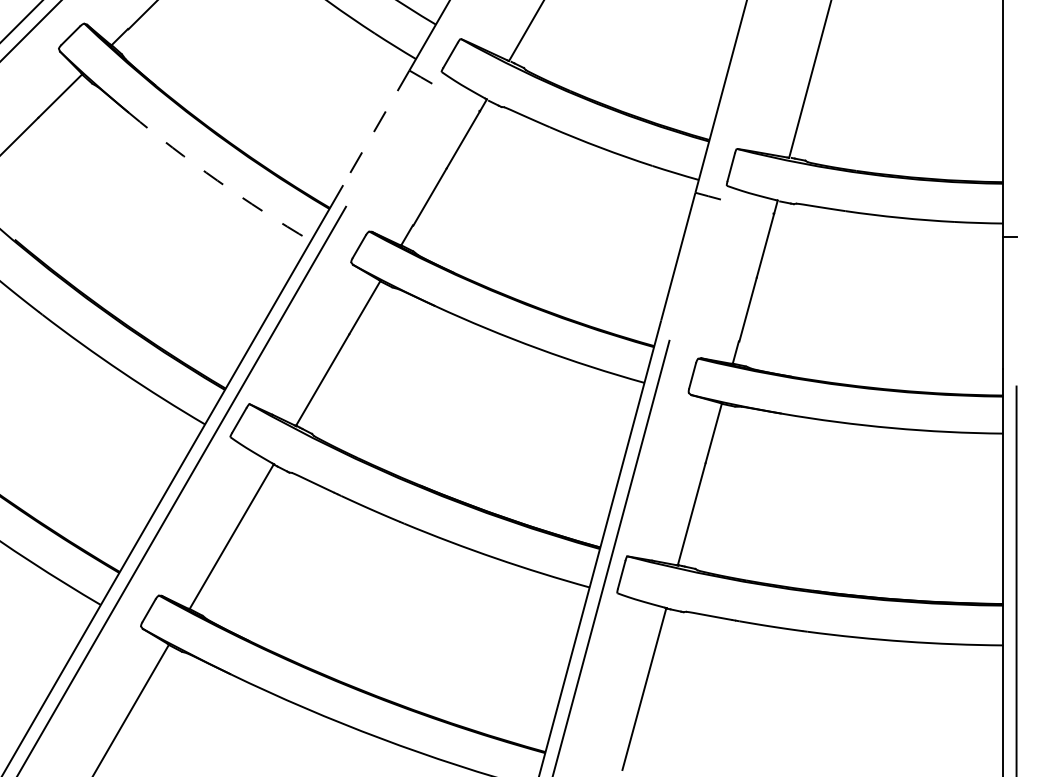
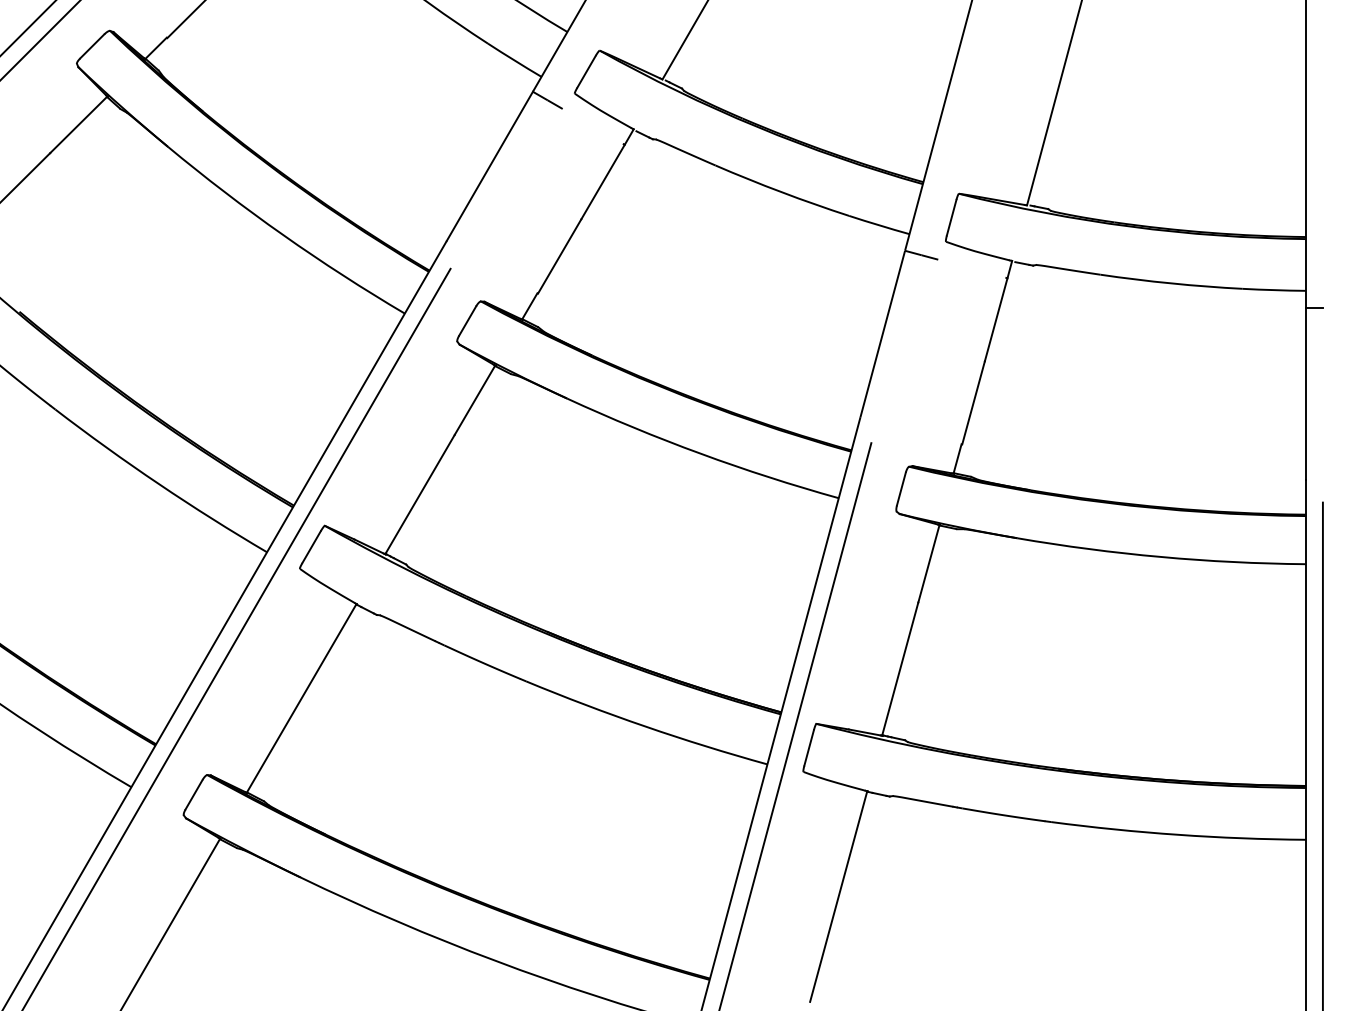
line: (376, 128) -> (490, 167), dashed -> solid
arc: (217, 180) -> (283, 234), dashed -> solid

